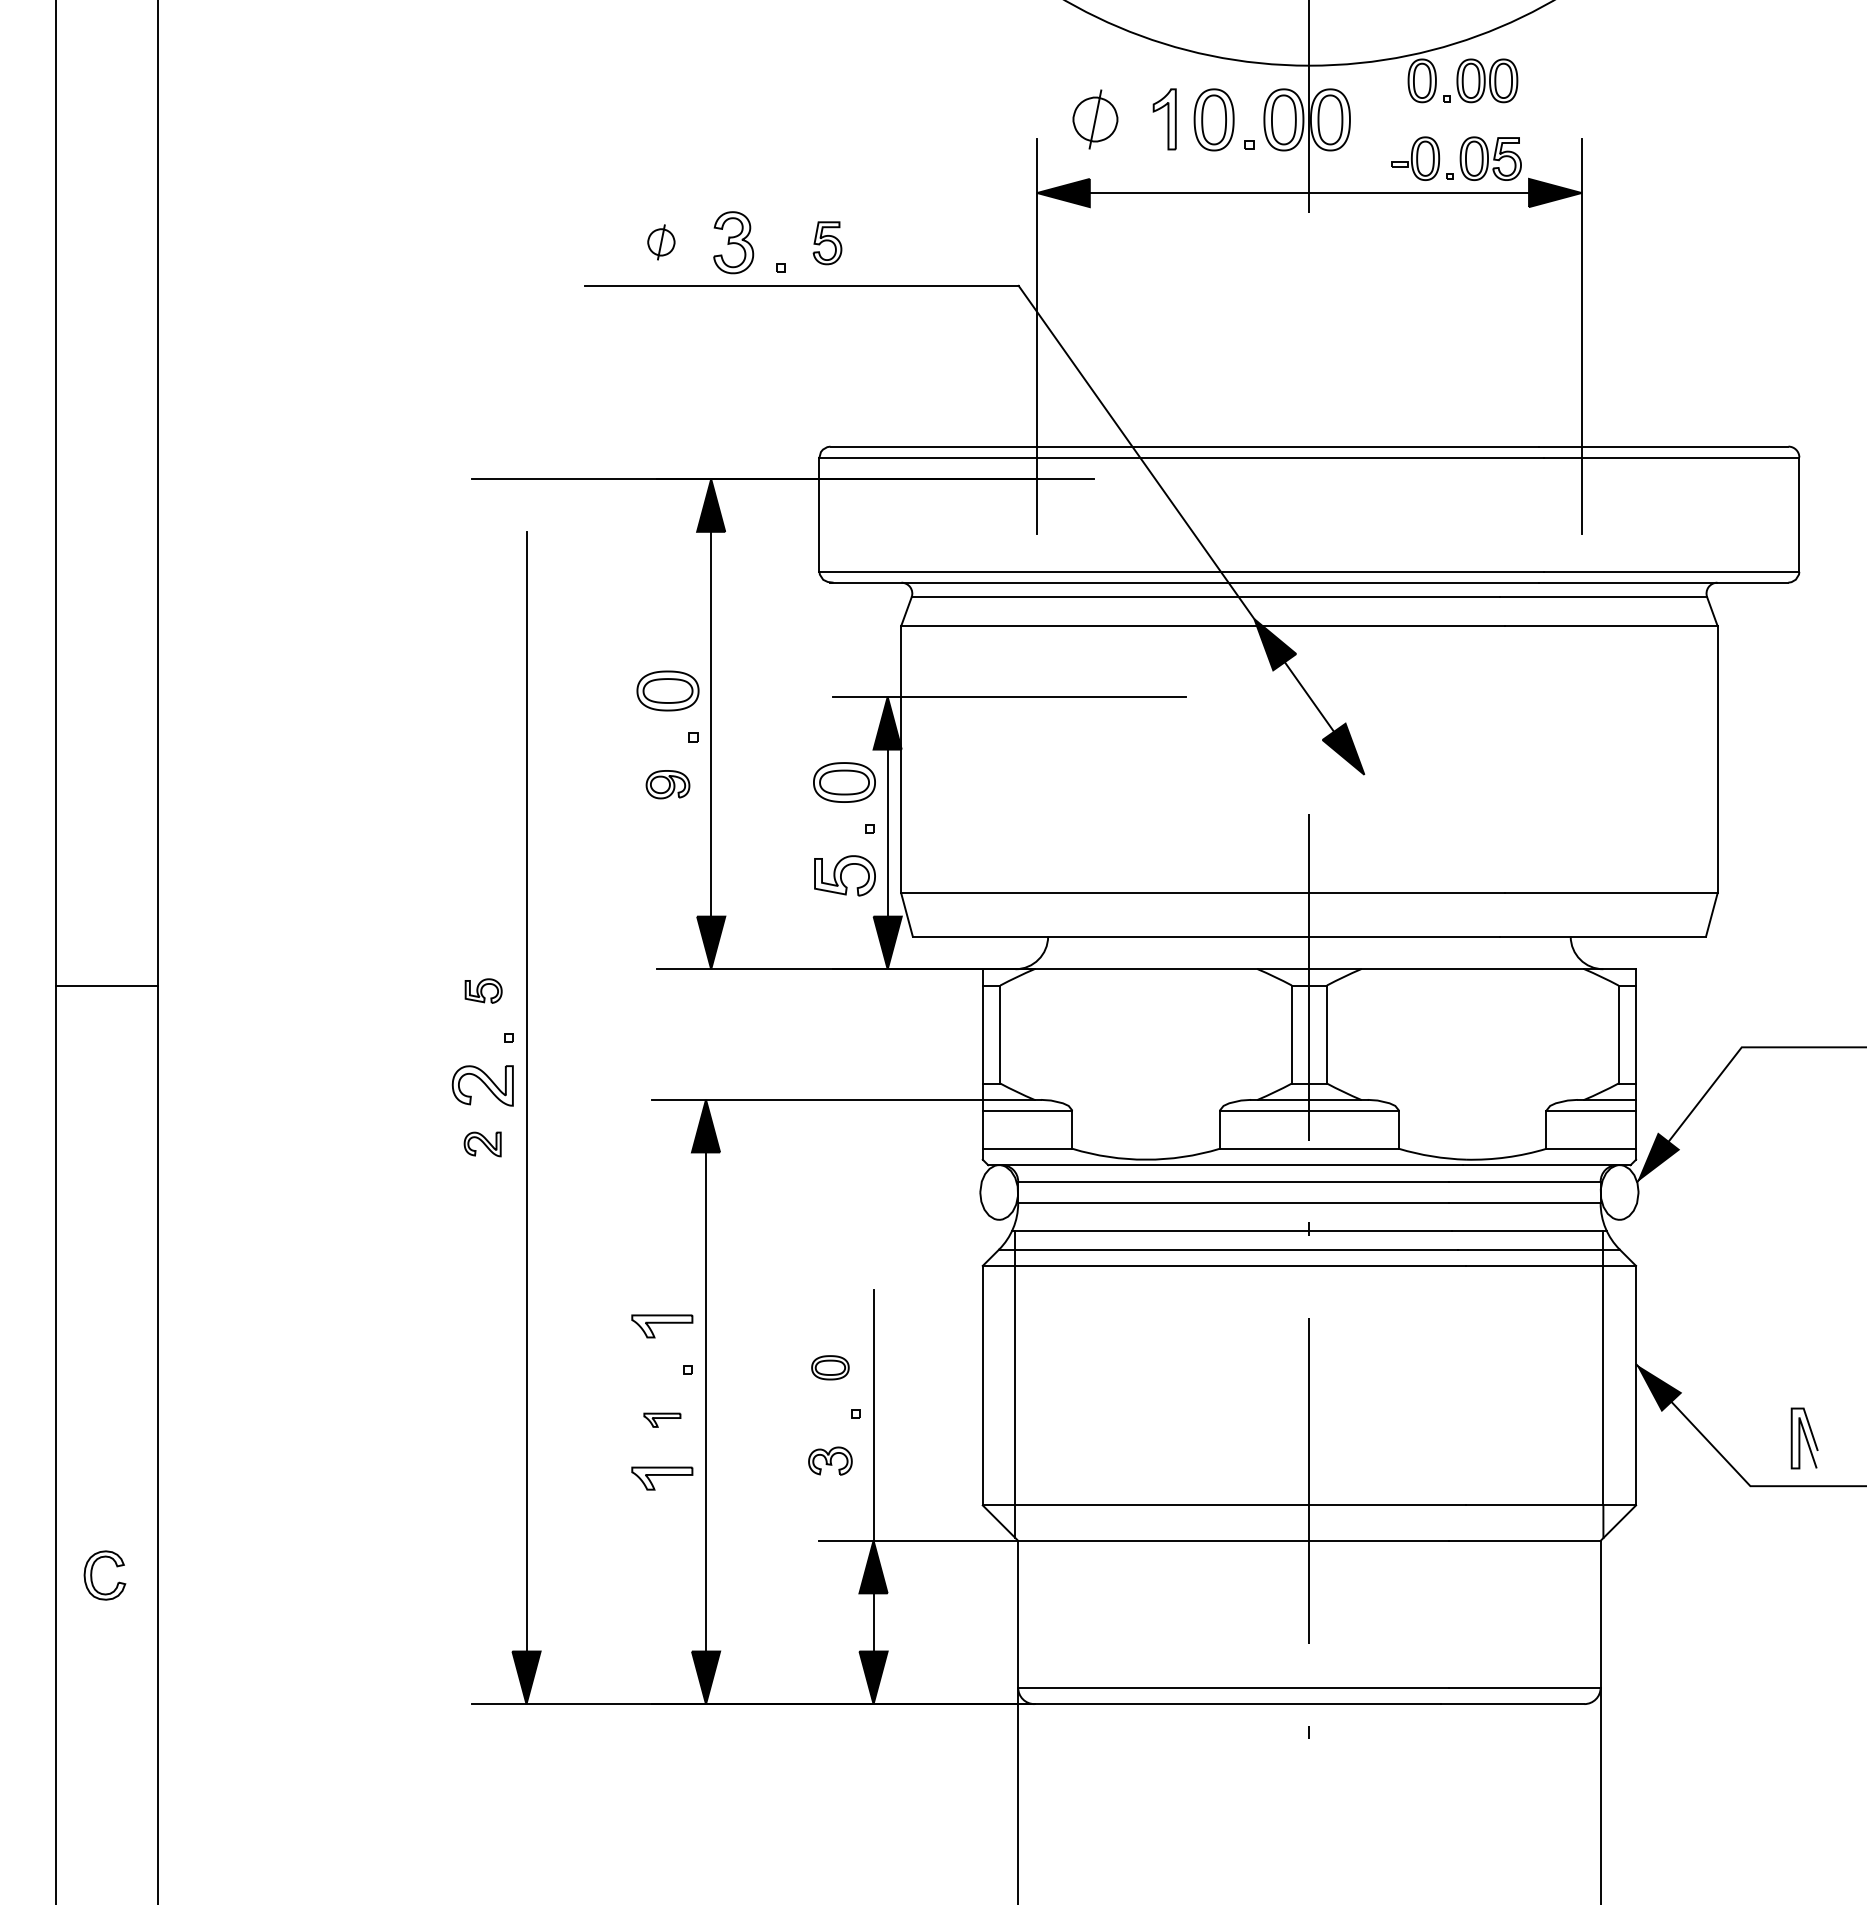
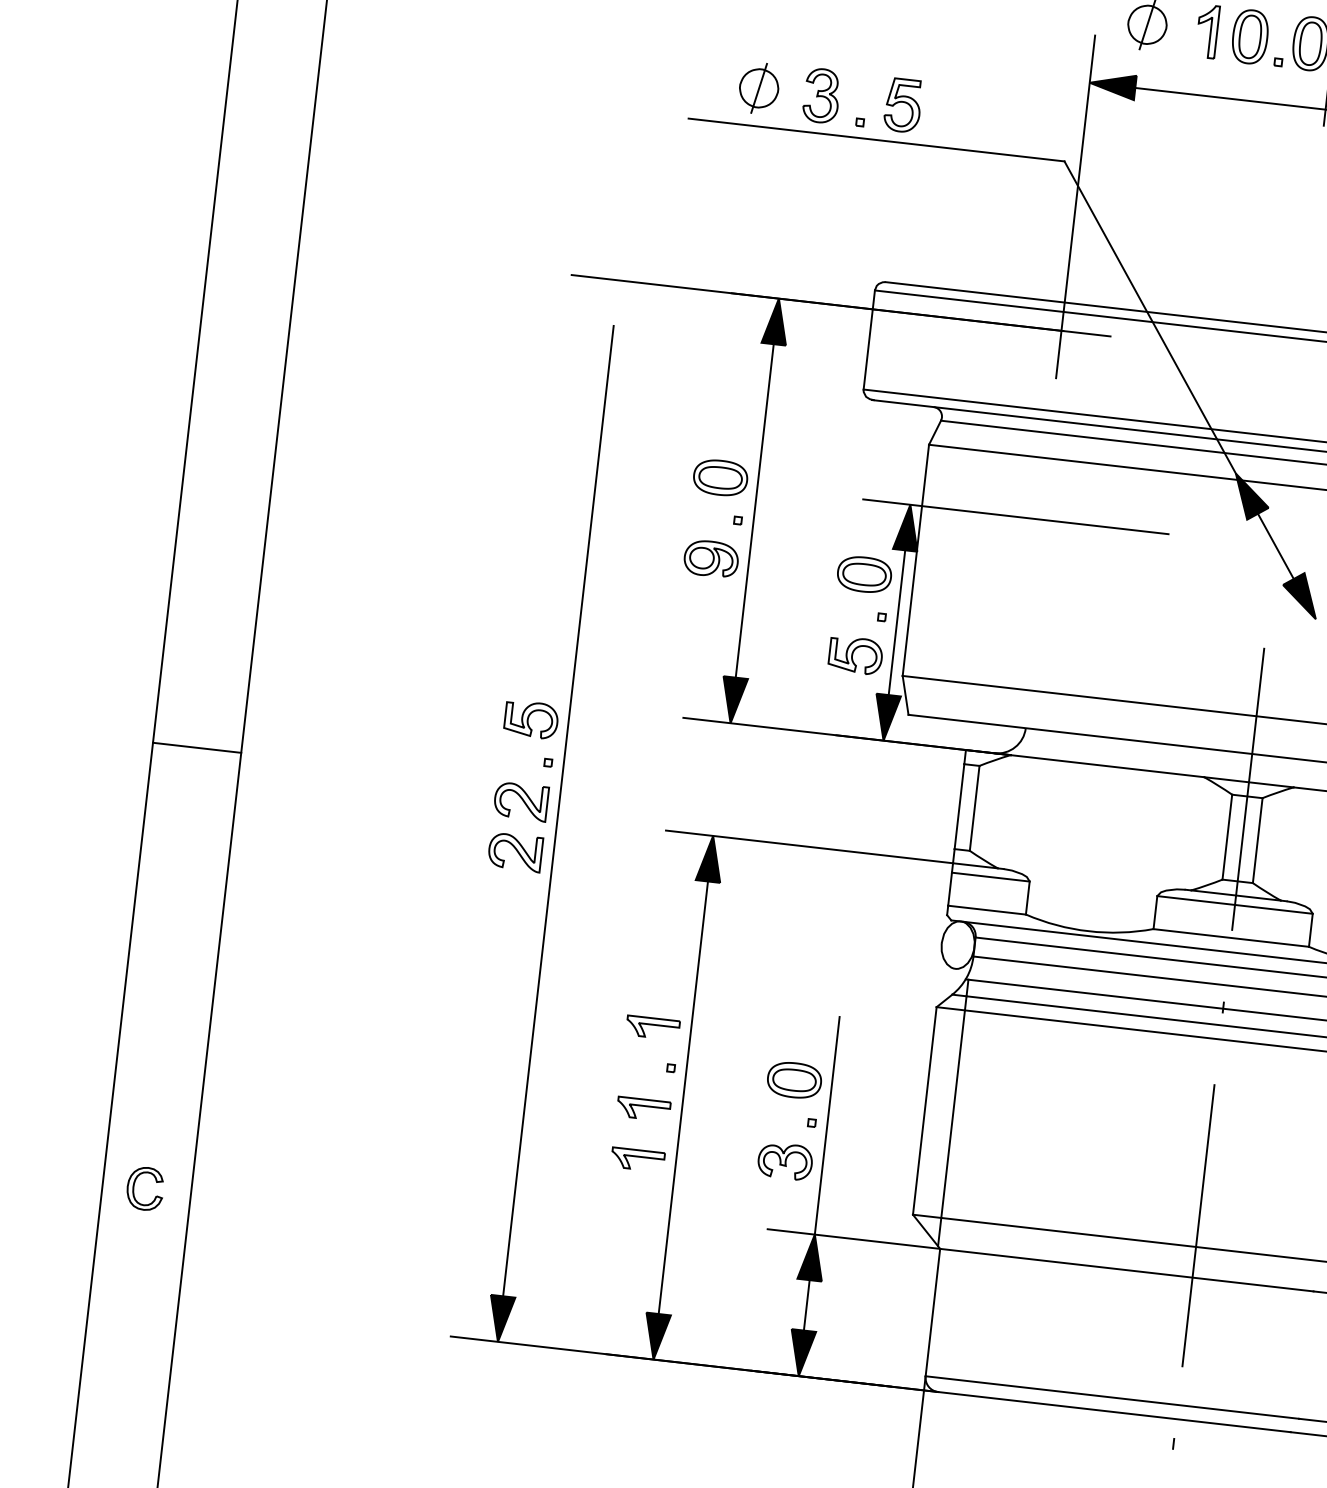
part: (661, 242) -> (759, 88), size x1.67
part: (827, 243) -> (903, 105), size x1.43
part: (667, 784) -> (710, 558), size x1.43
line: (106, 986) -> (196, 747), moved
part: (483, 990) -> (531, 719), size x1.67
part: (482, 1144) -> (515, 852), size x1.67
part: (830, 1367) -> (794, 1080), size x1.67
part: (662, 1420) -> (643, 1109), size x1.67
part: (830, 1460) -> (785, 1160), size x1.43

